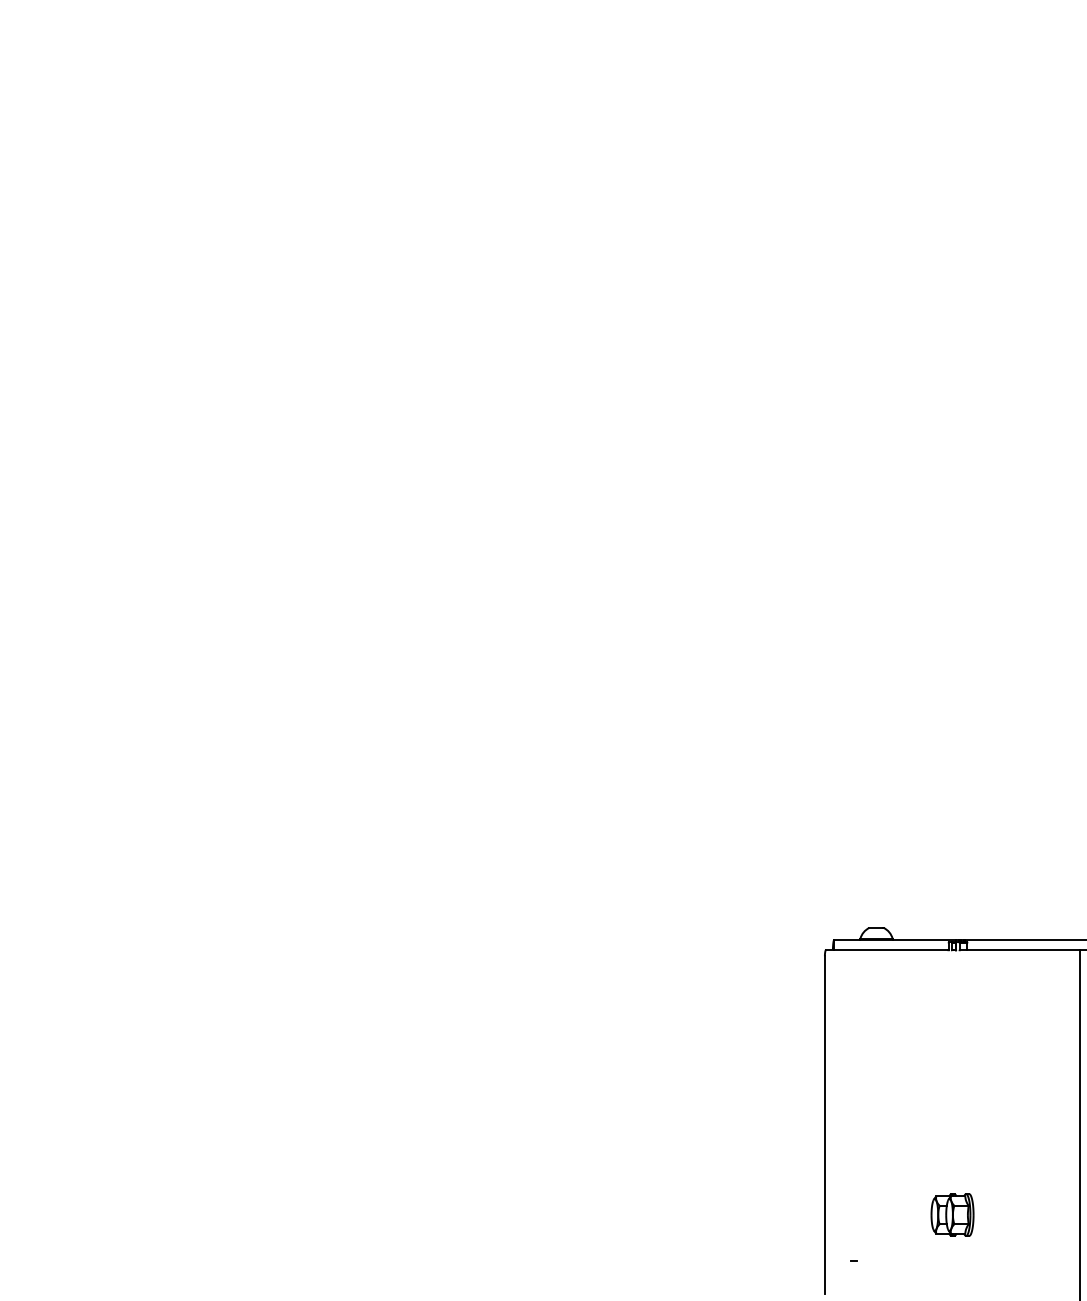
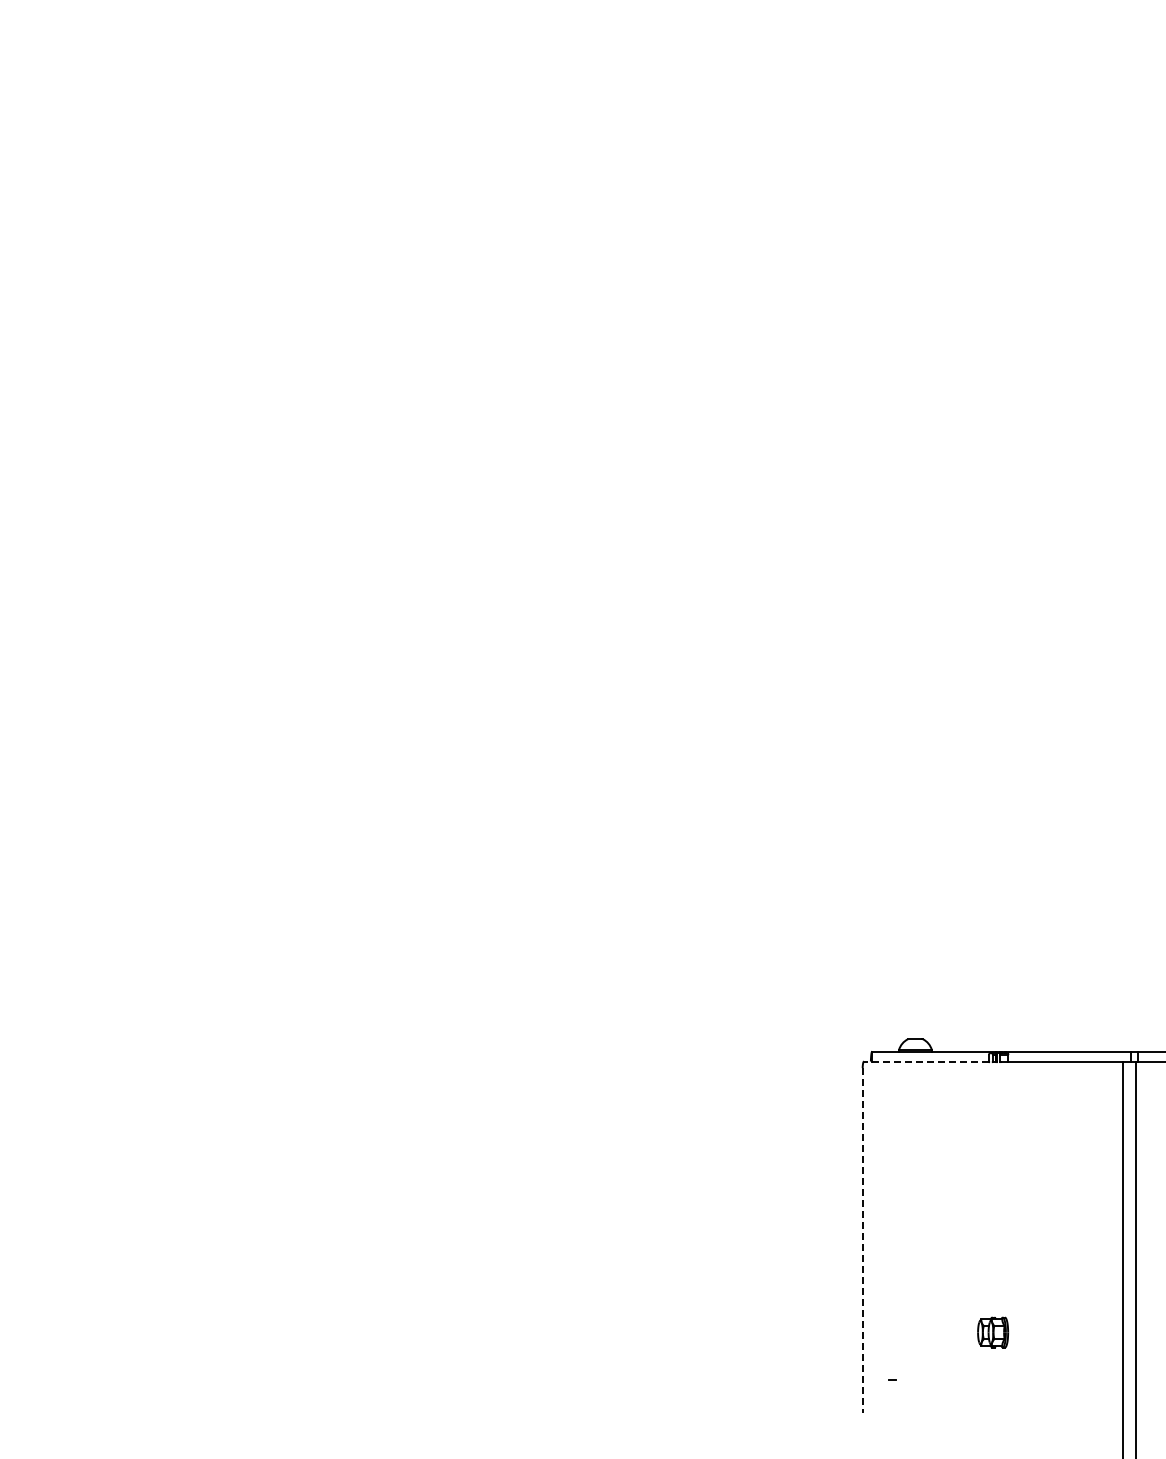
line: (886, 949) -> (925, 1061), solid -> dashed
line: (824, 1124) -> (862, 1240), solid -> dashed
part: (951, 1214) -> (992, 1332), size x0.7

